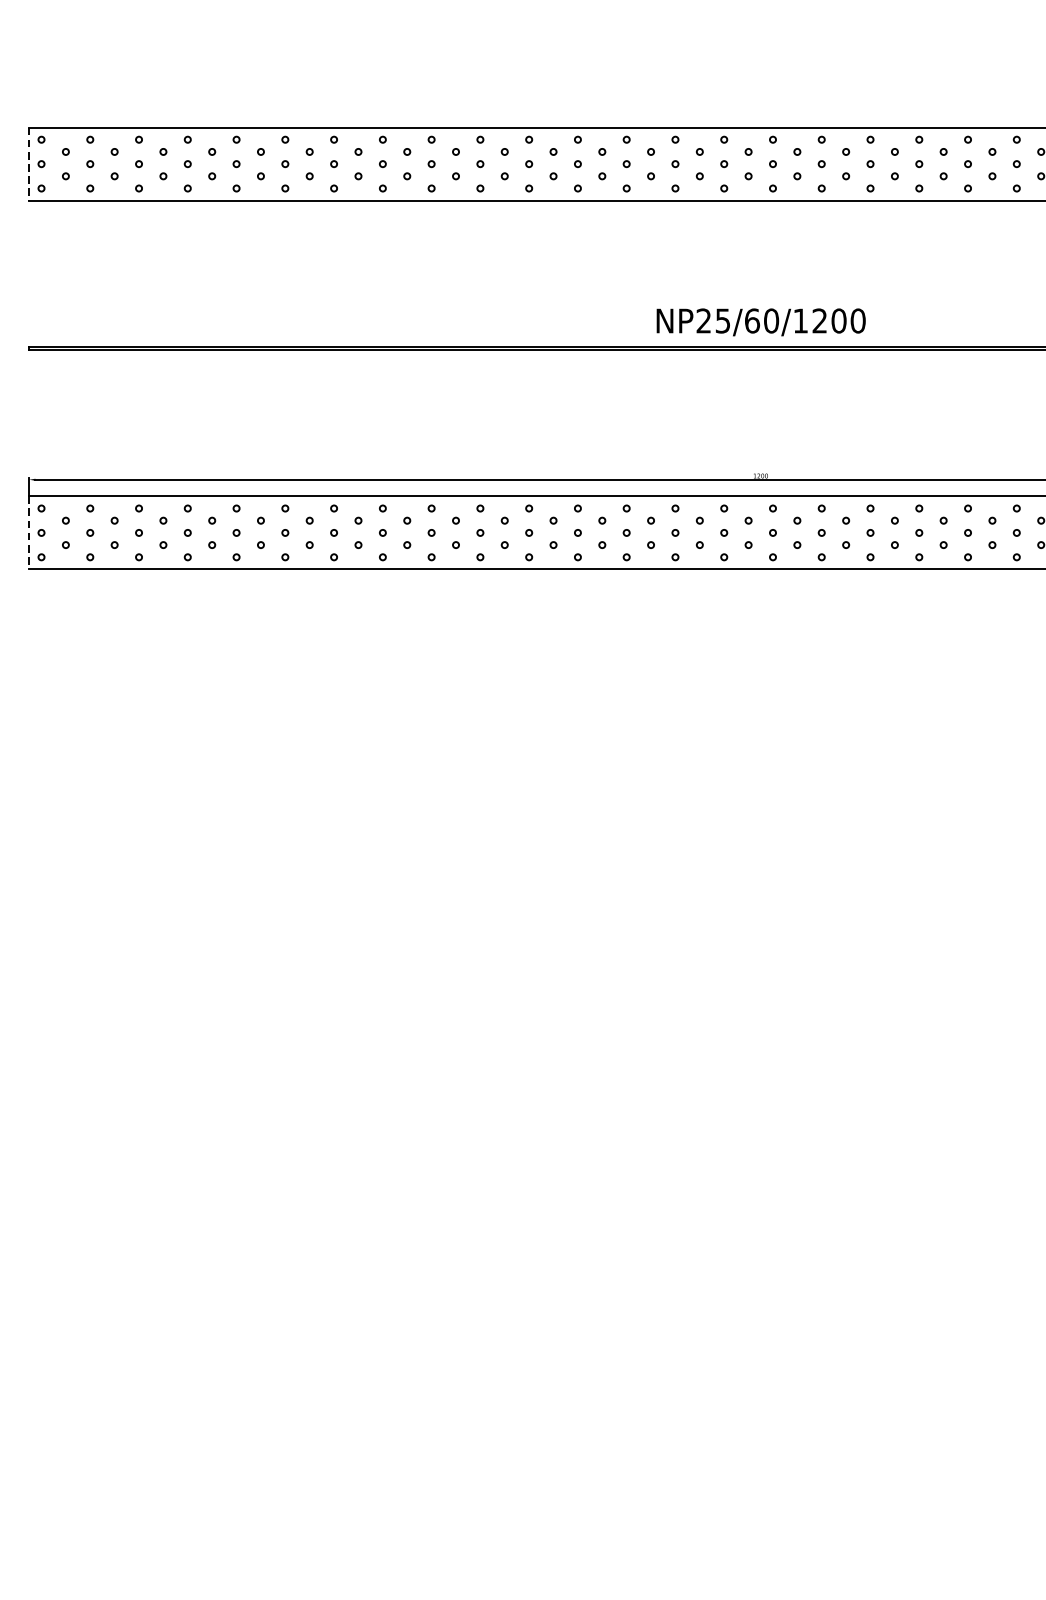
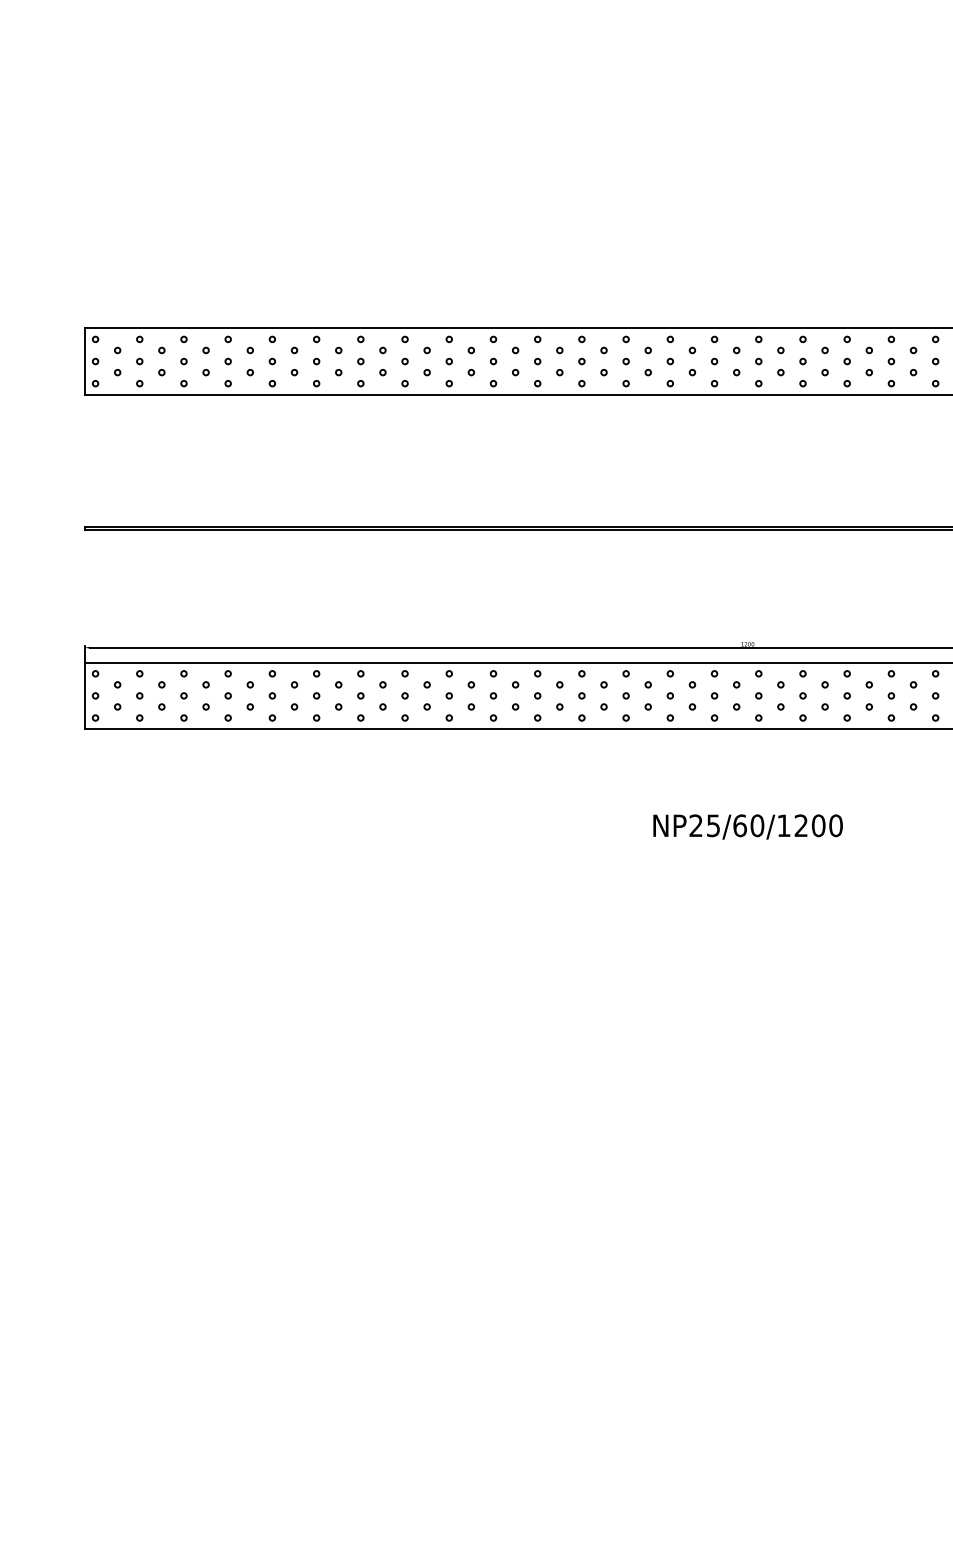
line: (29, 165) -> (84, 362), dashed -> solid
text: (760, 321) -> (747, 826), moved
line: (29, 533) -> (84, 696), dashed -> solid

